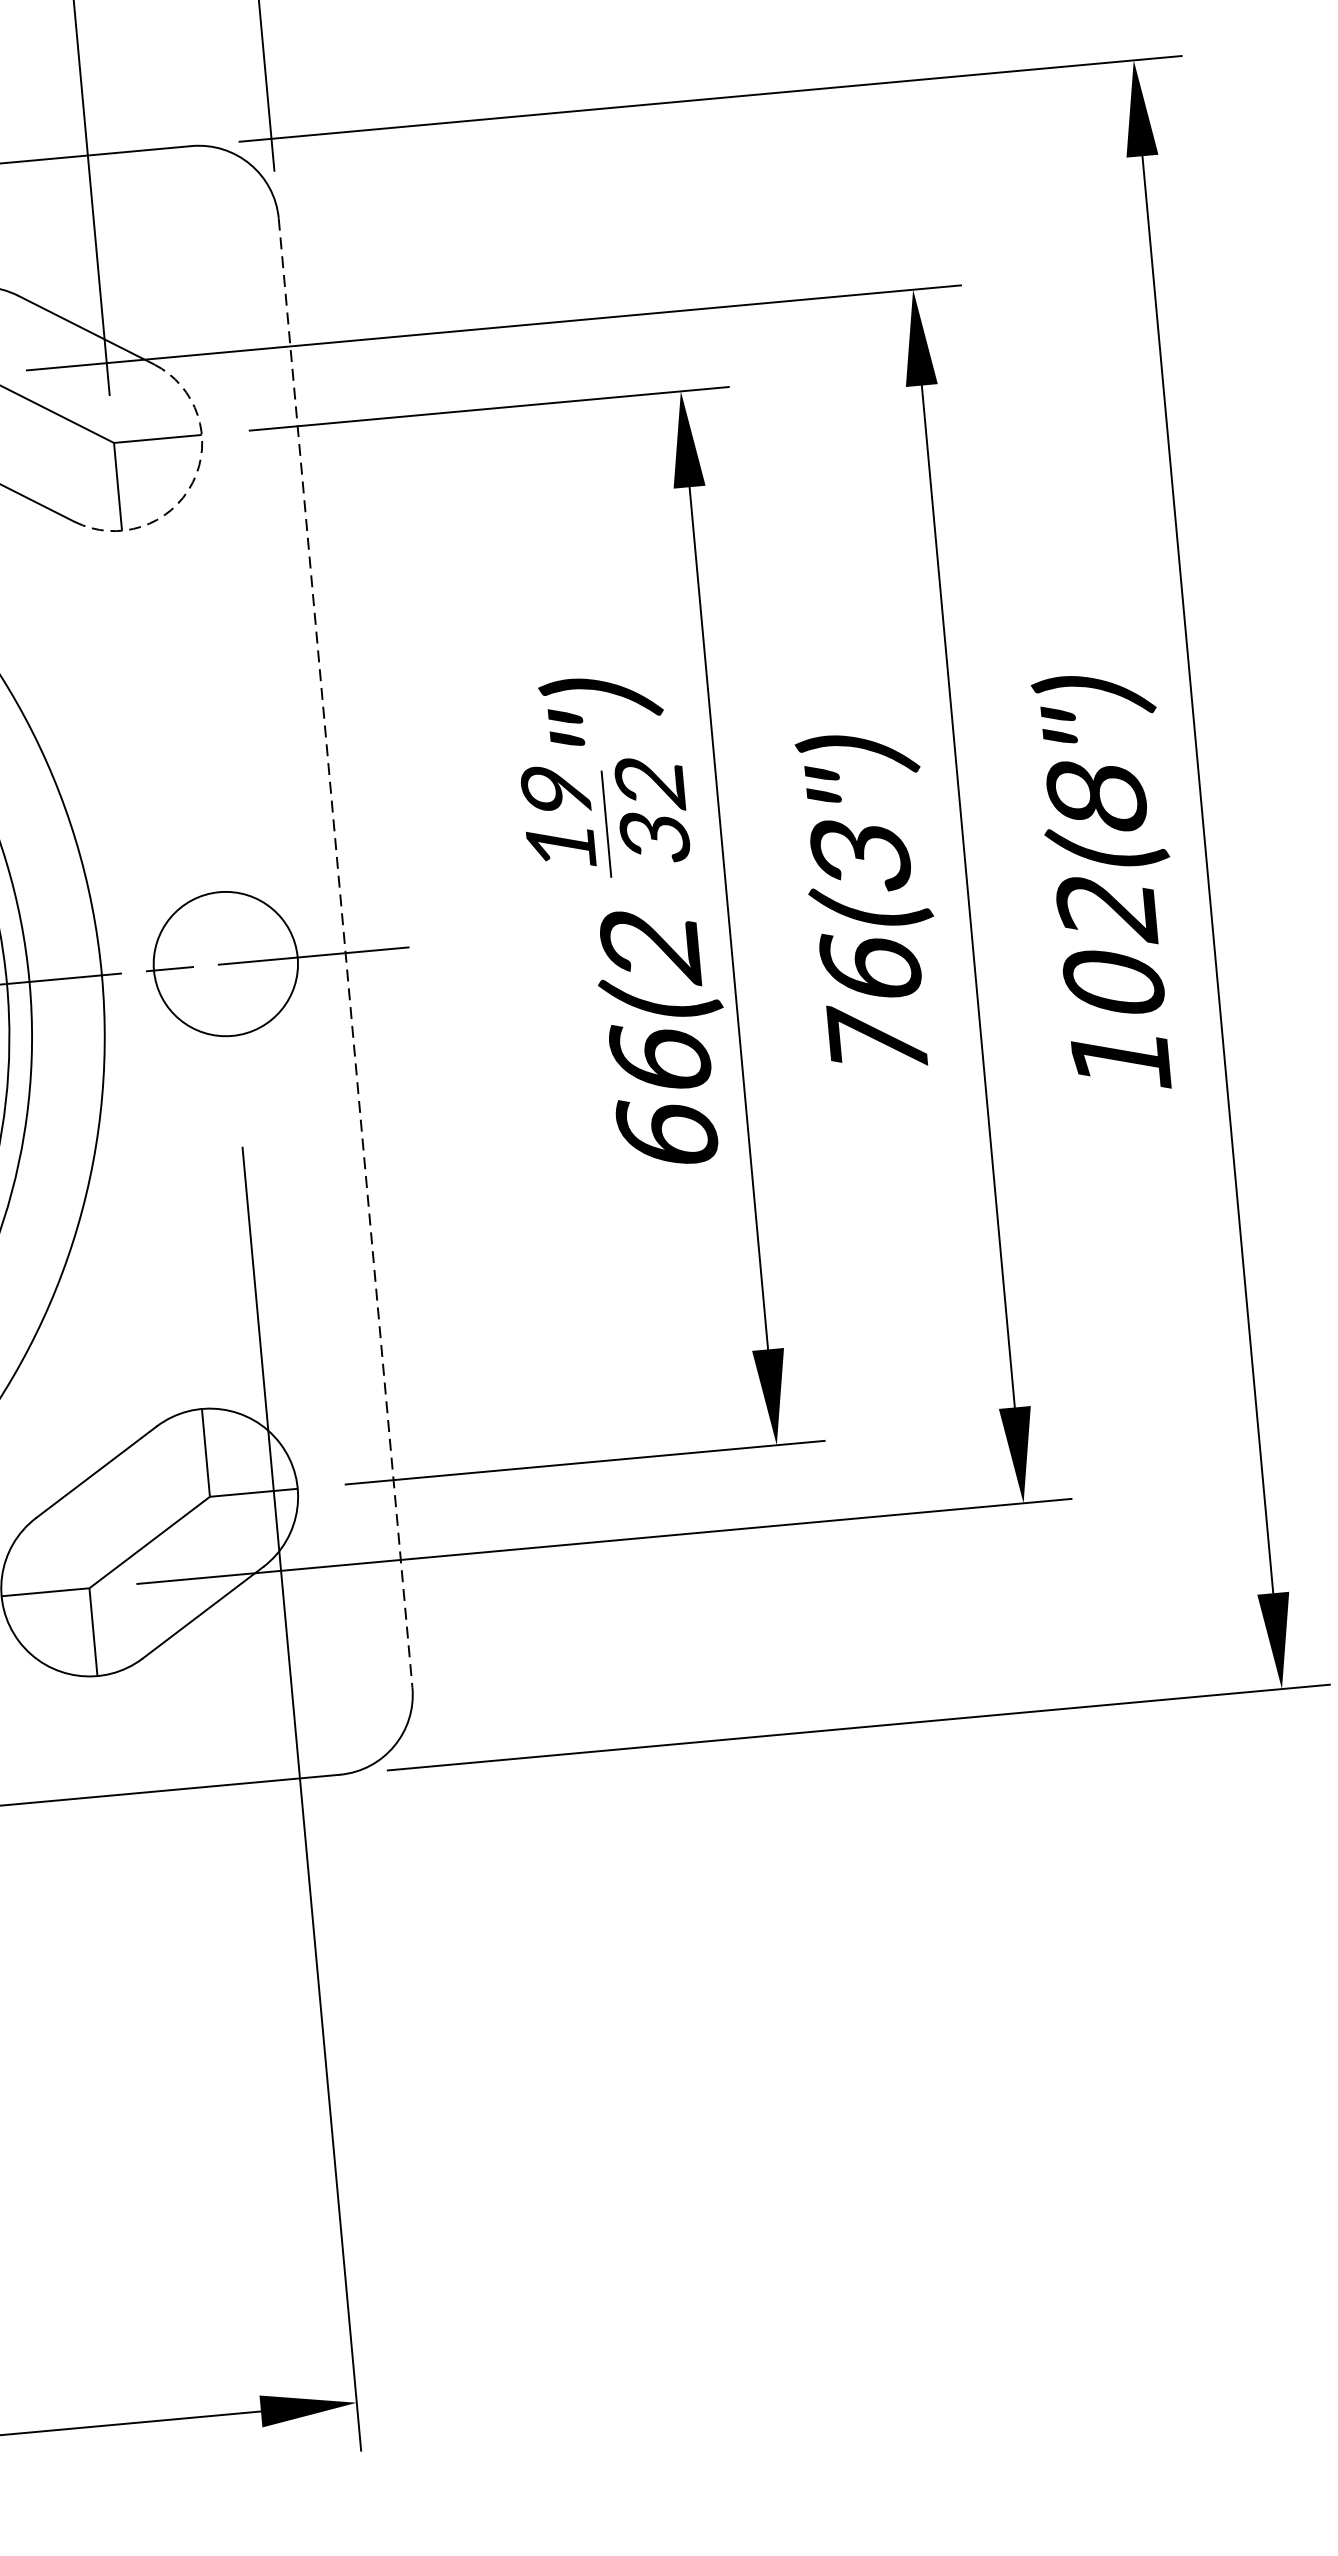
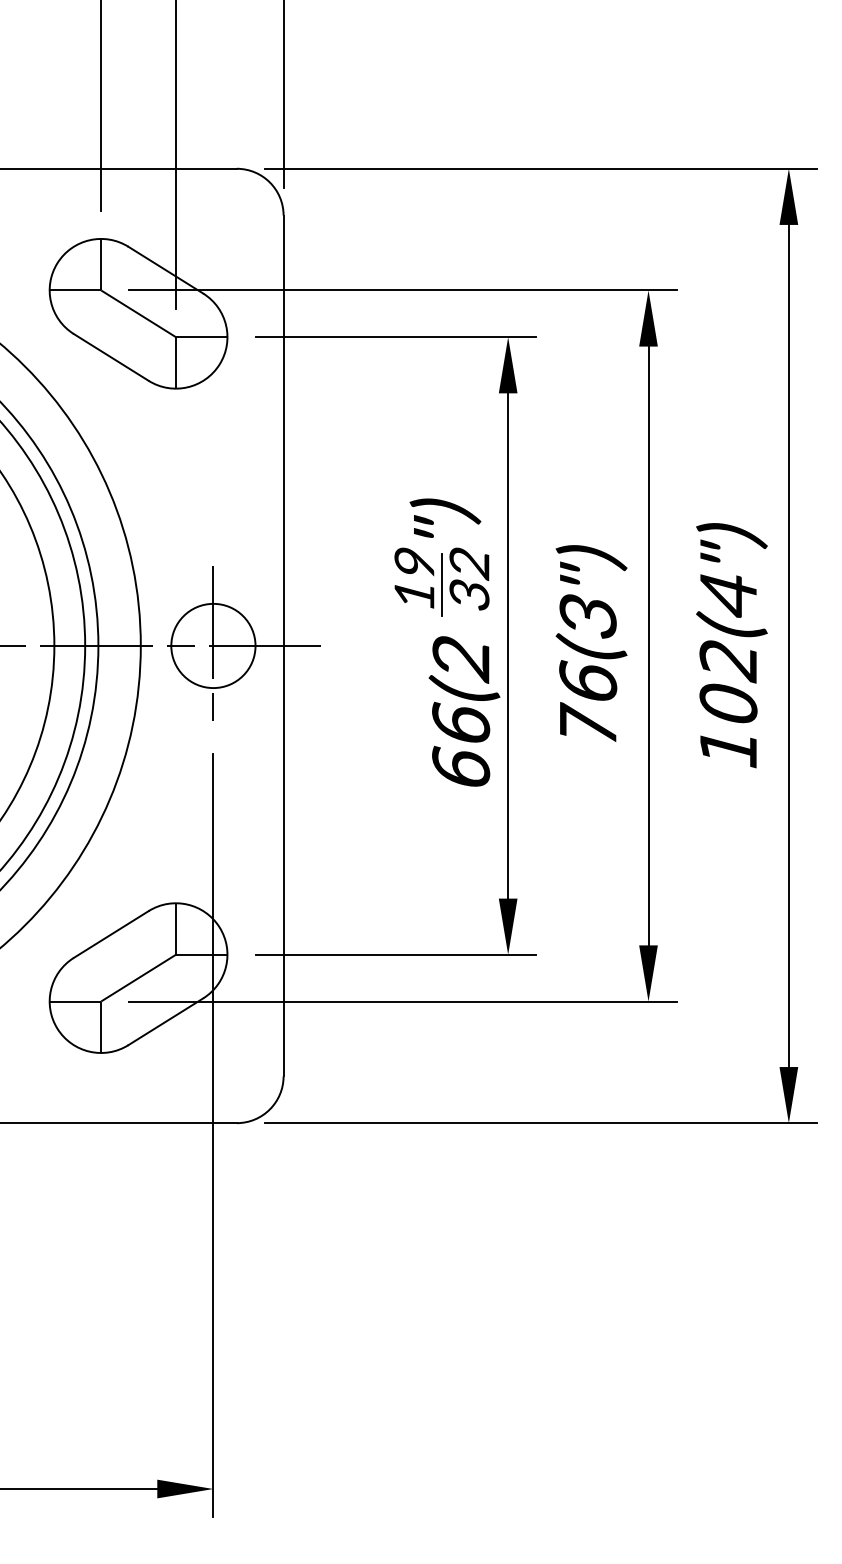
arc: (192, 482) -> (219, 364), dashed -> solid
text: (1096, 796) -> (728, 594), (8") -> (4")
line: (345, 954) -> (283, 646), dashed -> solid
line: (225, 963) -> (213, 645), added

